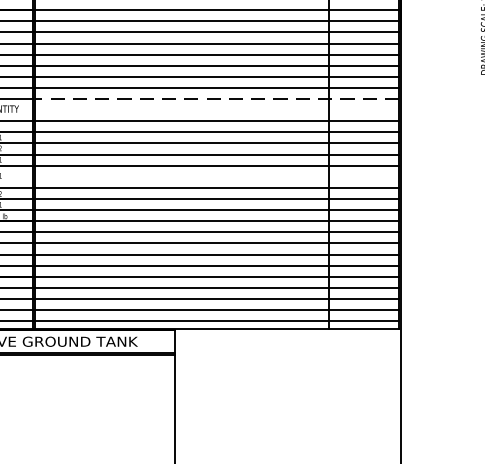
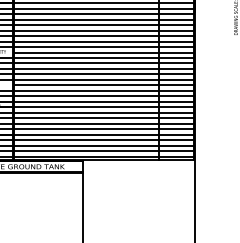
line: (216, 100) -> (103, 47), dashed -> solid
line: (216, 110) -> (103, 52), added
line: (216, 177) -> (103, 85), added

